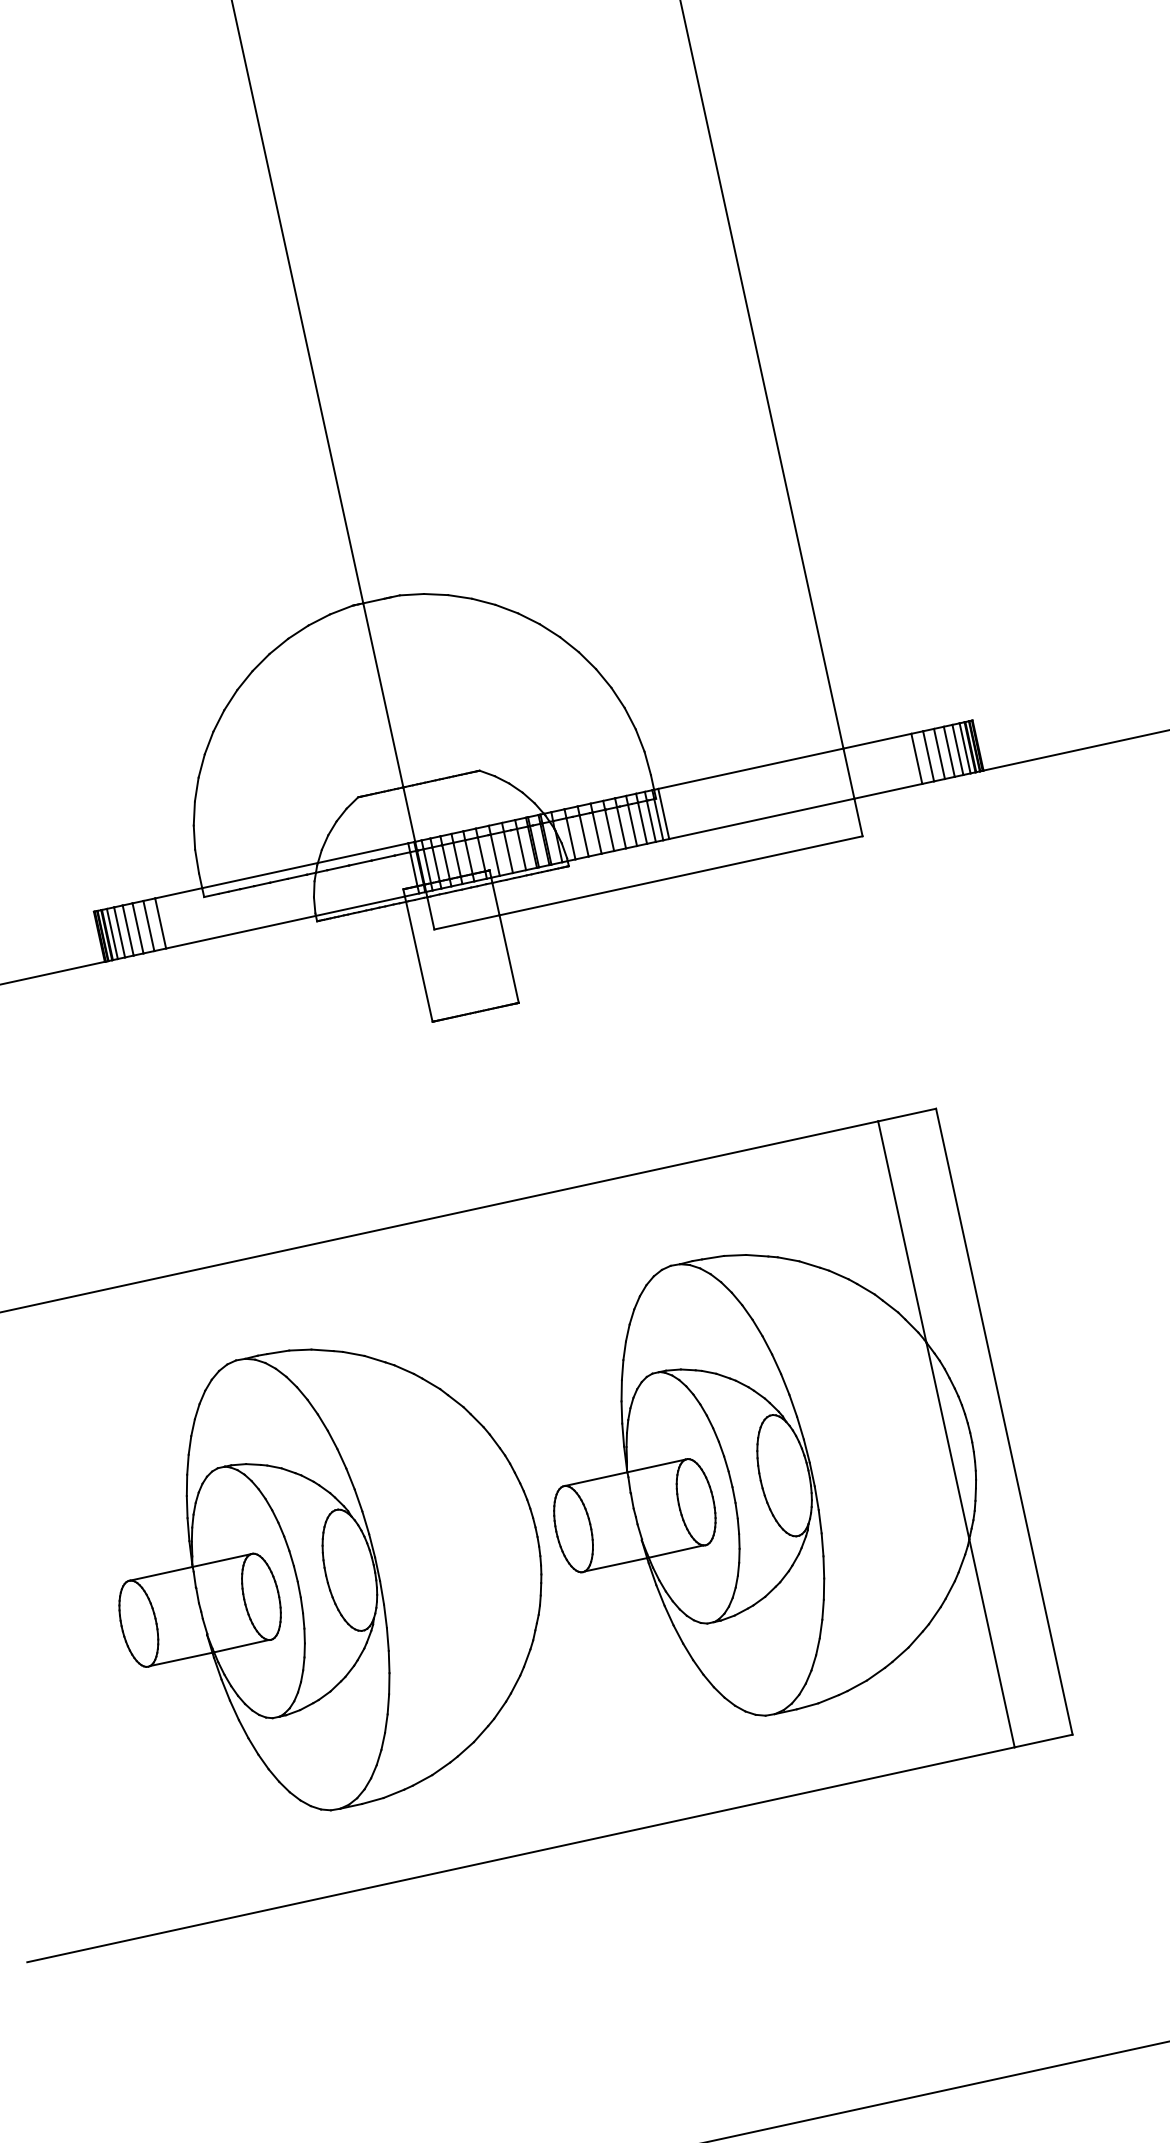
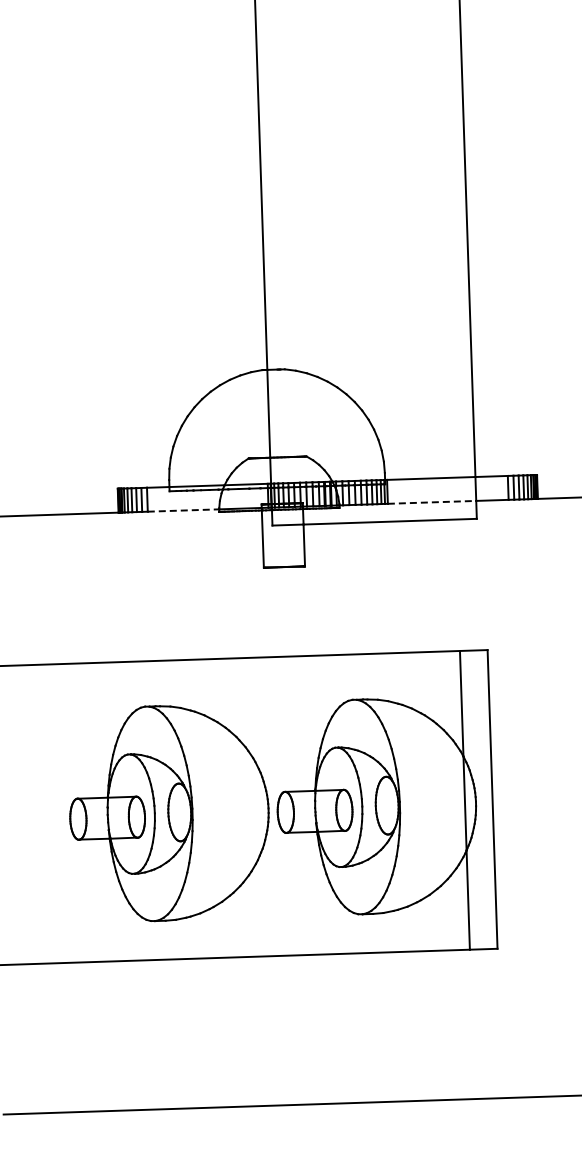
line: (762, 818) -> (432, 502), solid -> dashed
line: (240, 932) -> (183, 510), solid -> dashed

